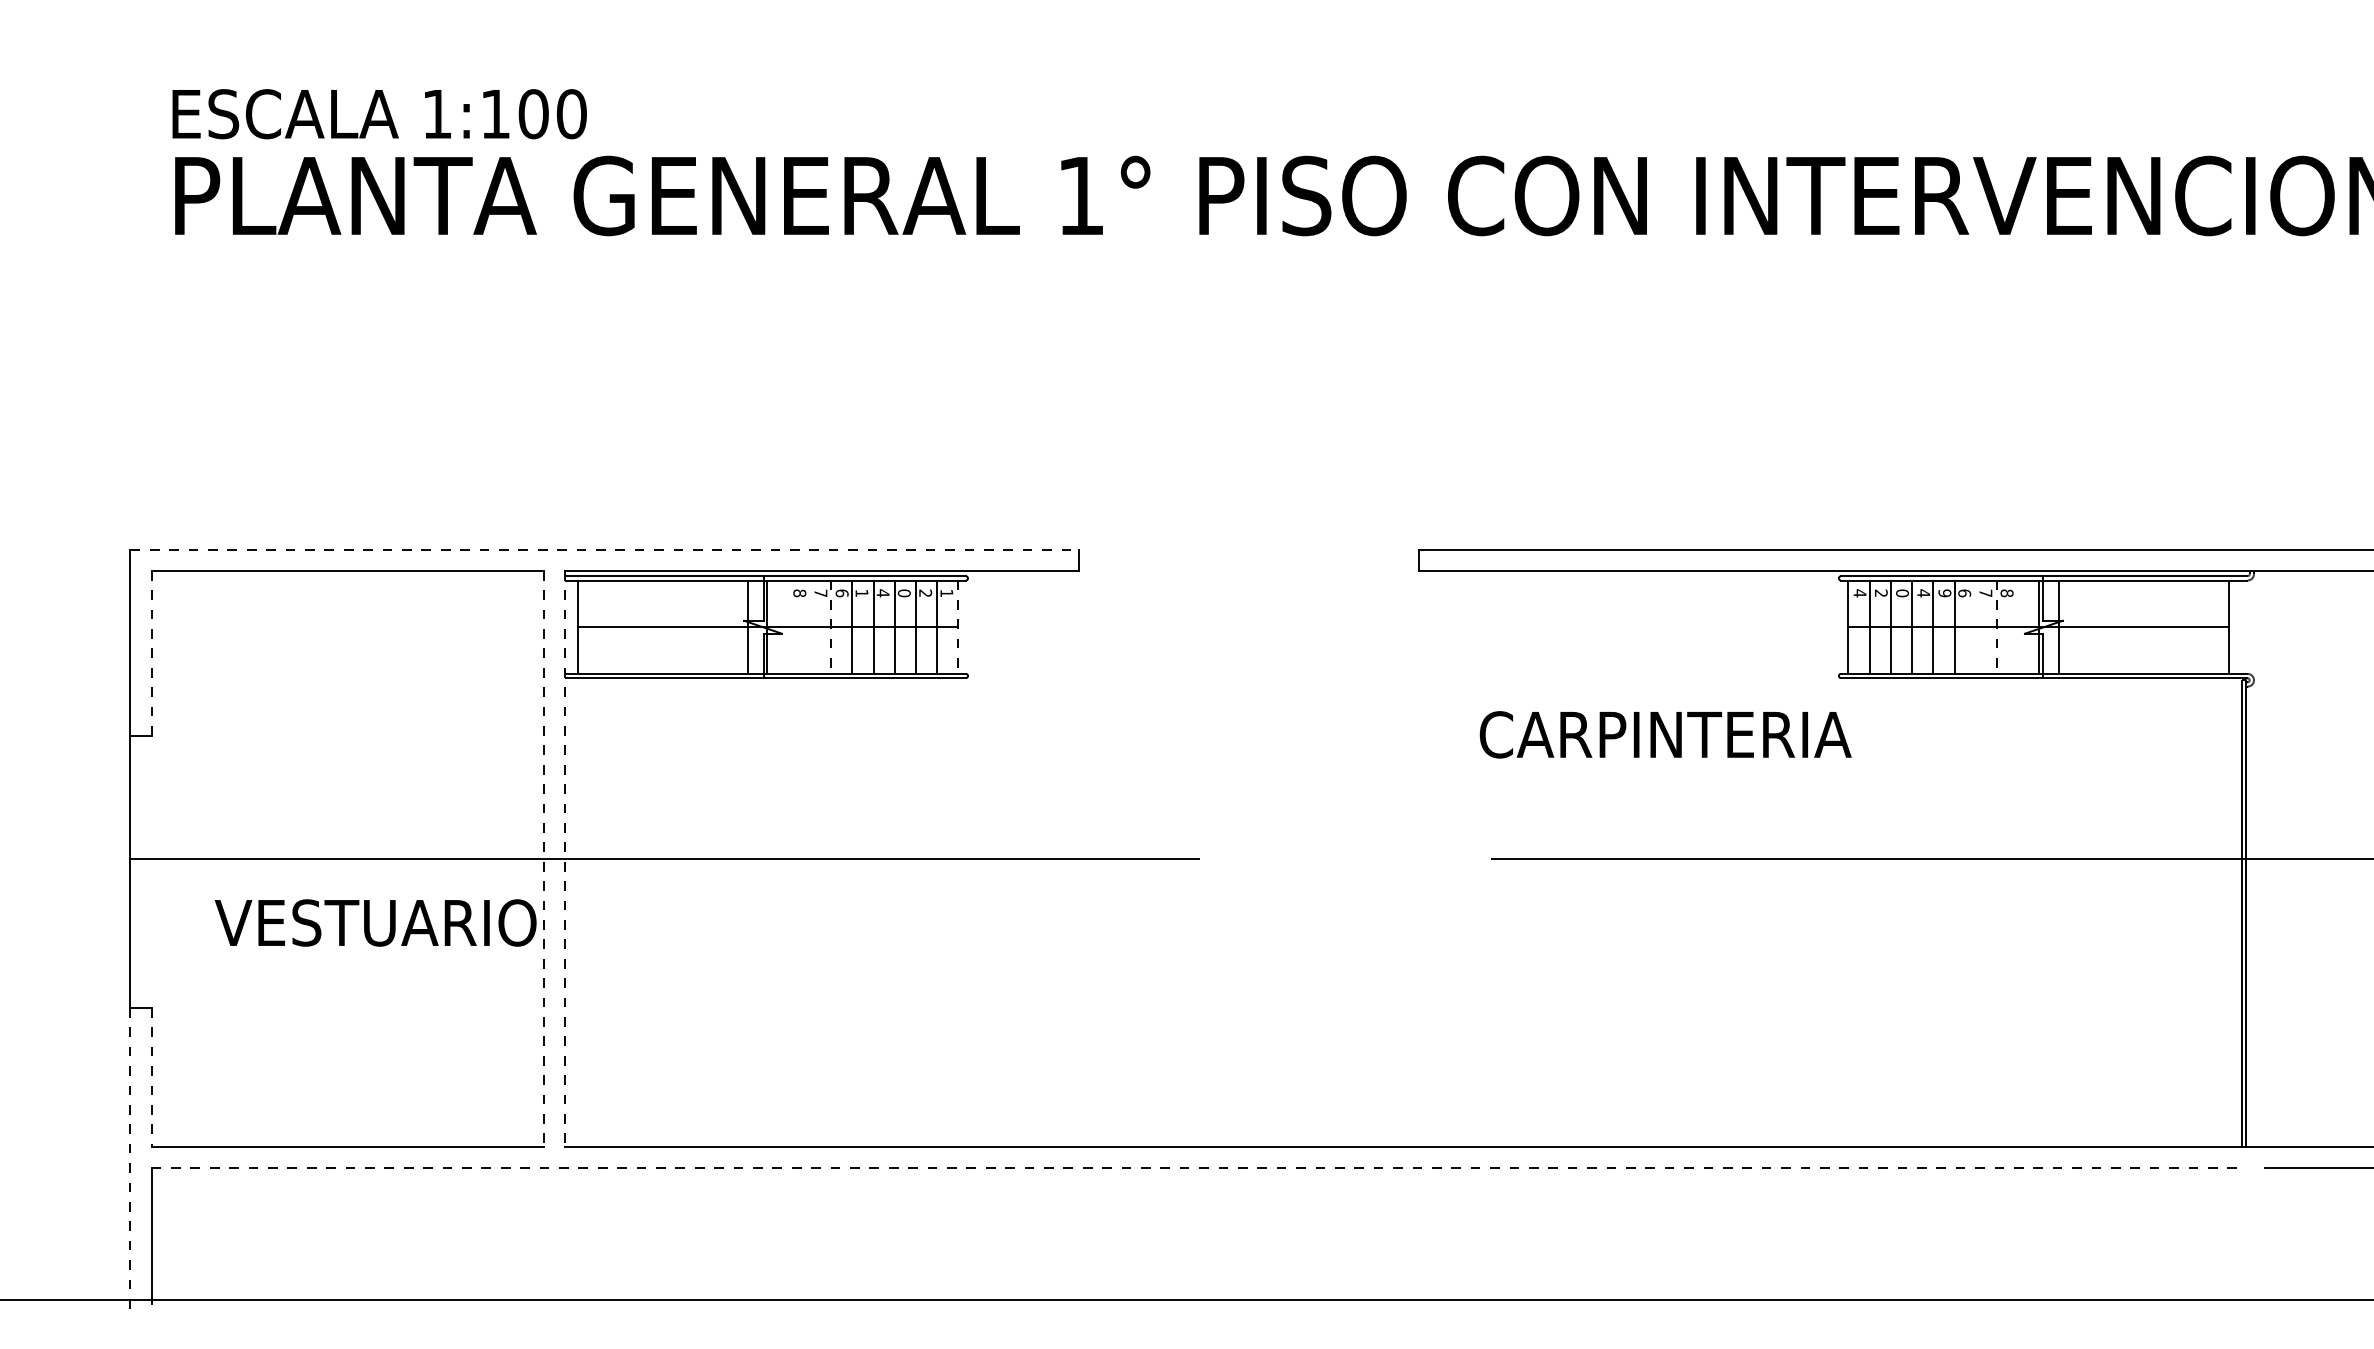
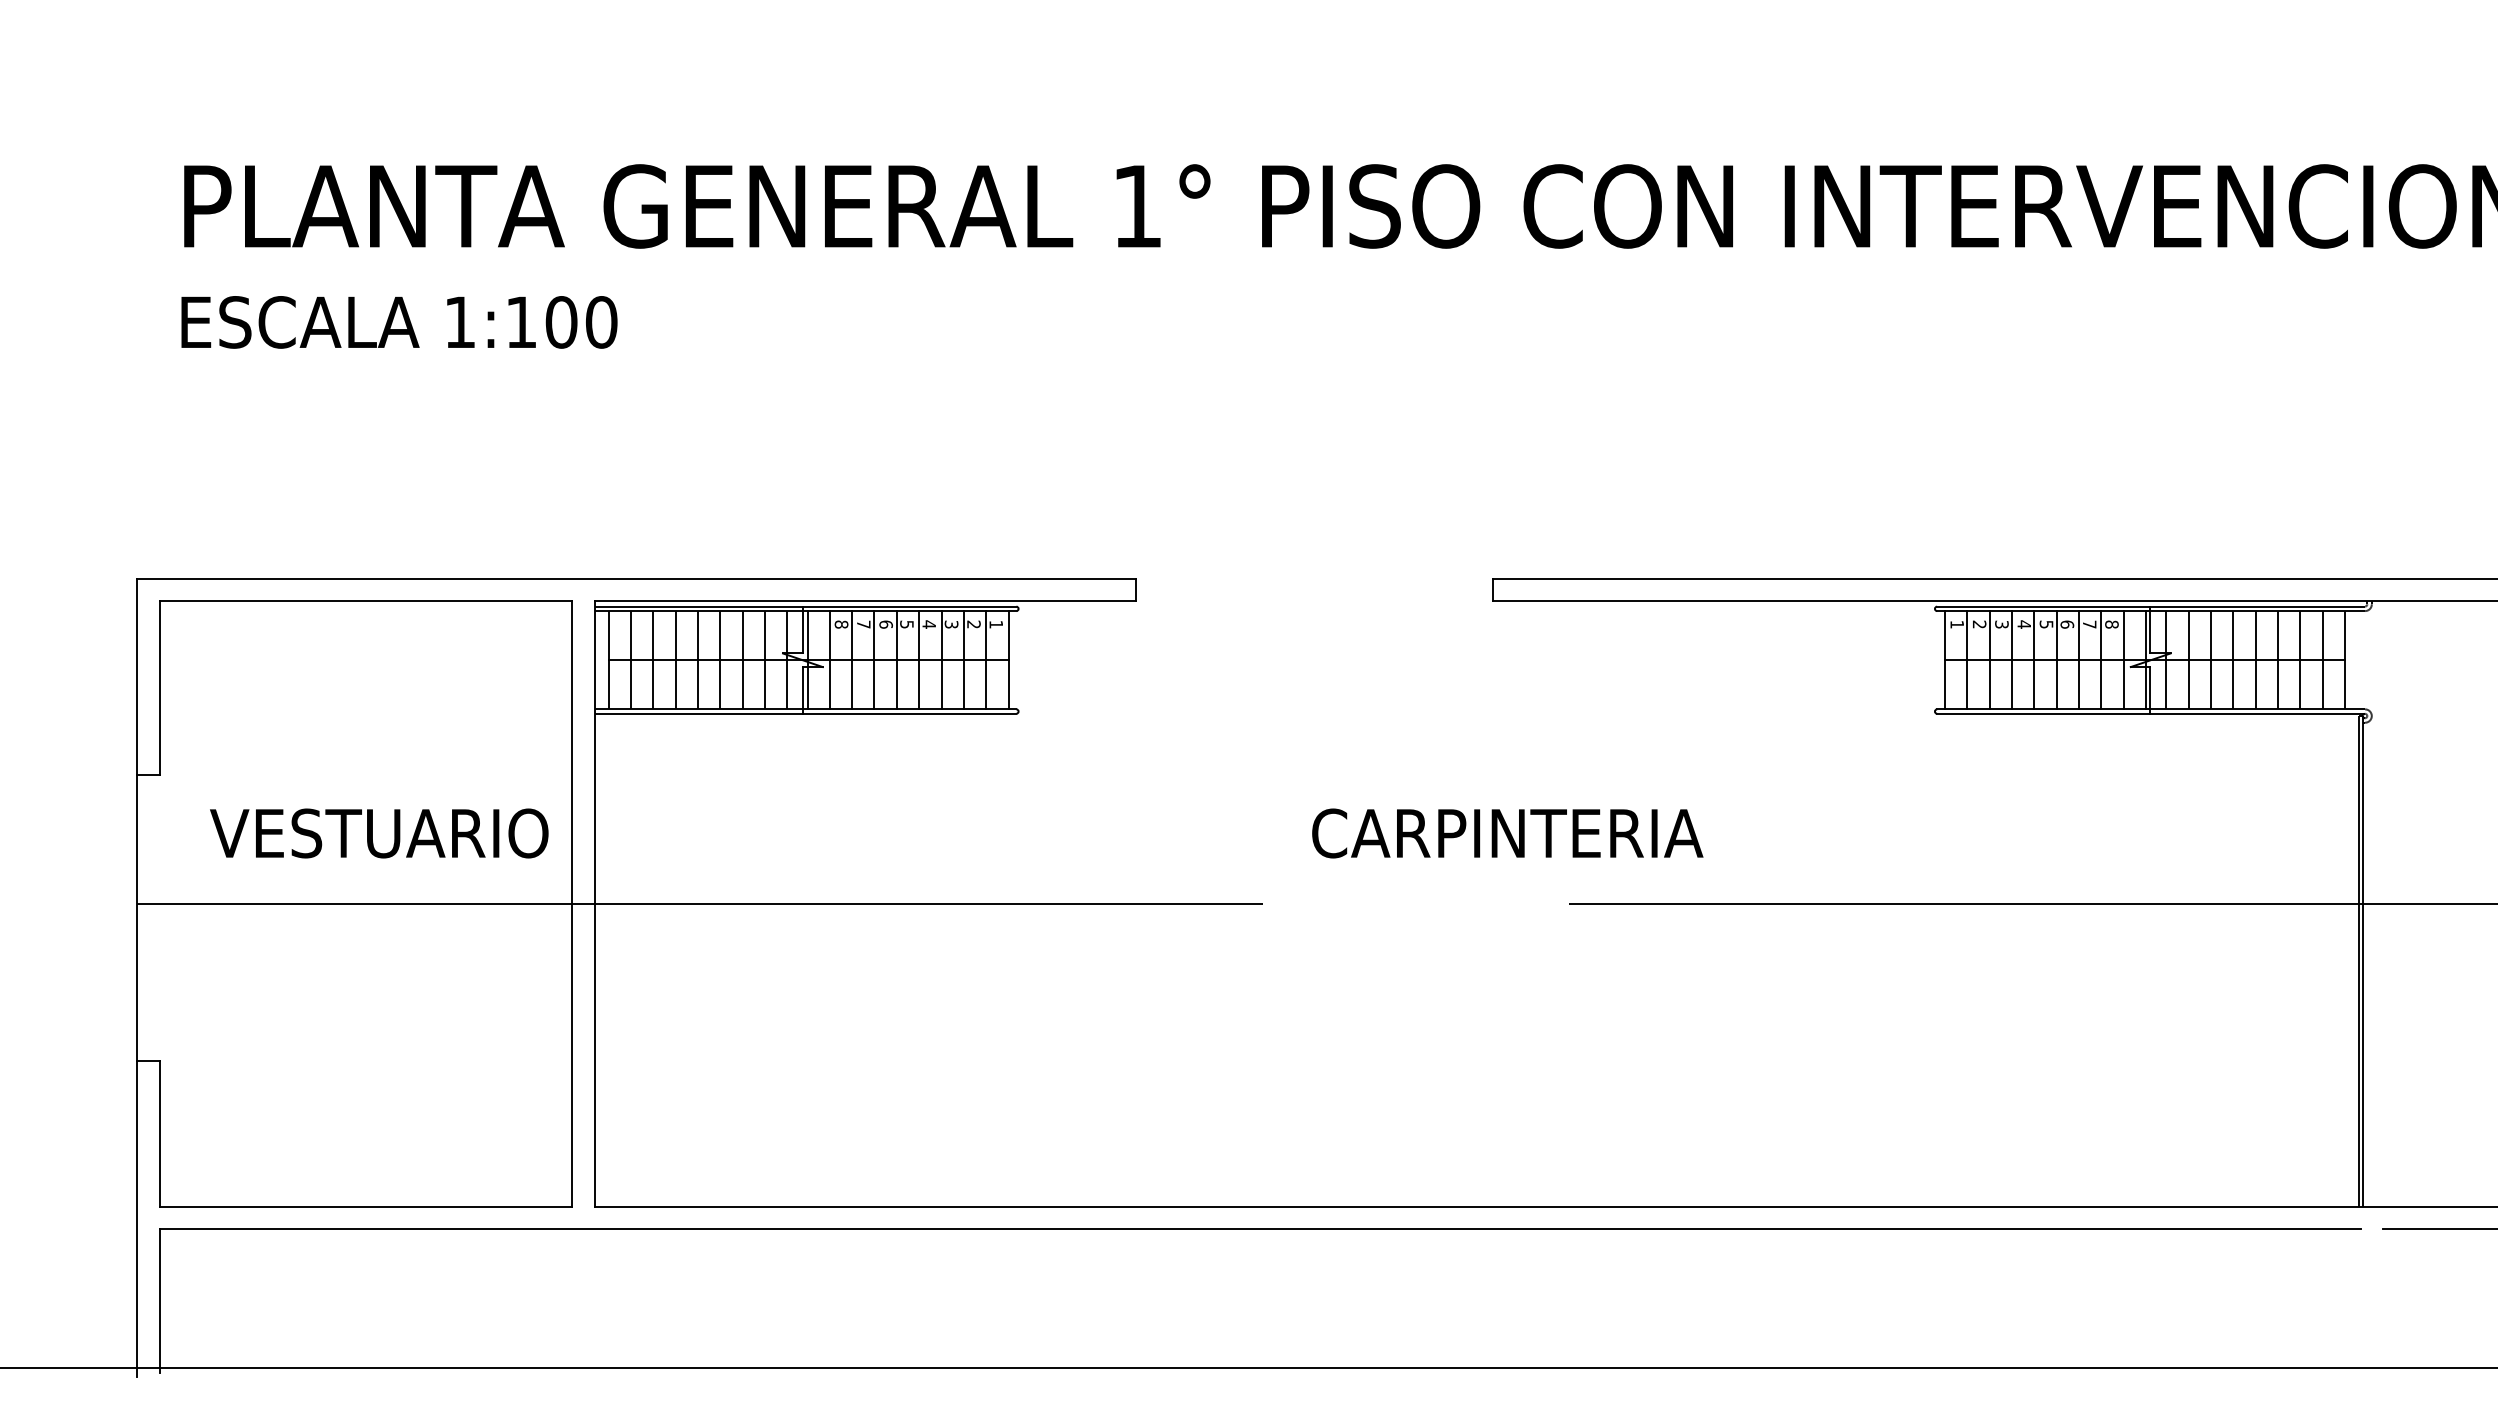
text: (379, 114) -> (399, 322), moved
line: (604, 549) -> (636, 578), dashed -> solid
text: (861, 593) -> (906, 624), 1 -> 5
text: (904, 593) -> (951, 624), 0 -> 3
text: (1859, 593) -> (1956, 624), 4 -> 1
text: (1902, 593) -> (2001, 624), 0 -> 3
text: (1944, 593) -> (2046, 624), 9 -> 5
line: (599, 627) -> (630, 660), added
line: (621, 627) -> (653, 660), added
line: (642, 627) -> (675, 660), added
line: (662, 627) -> (697, 660), added
line: (684, 627) -> (720, 660), added
line: (705, 627) -> (742, 660), added
line: (726, 627) -> (764, 660), added
line: (788, 627) -> (829, 660), added
line: (810, 627) -> (852, 660), added
line: (831, 627) -> (874, 660), dashed -> solid
line: (958, 627) -> (1008, 660), dashed -> solid
line: (1976, 627) -> (2079, 660), added
line: (1997, 627) -> (2101, 660), dashed -> solid
line: (2018, 627) -> (2123, 660), added
line: (2079, 627) -> (2188, 660), added
line: (2101, 627) -> (2211, 660), added
line: (2122, 627) -> (2233, 660), added
line: (2143, 627) -> (2255, 660), added
line: (2165, 627) -> (2278, 660), added
line: (2186, 627) -> (2300, 660), added
line: (2207, 627) -> (2322, 660), added
line: (151, 654) -> (159, 688), dashed -> solid
text: (1665, 734) -> (1507, 833), moved
line: (544, 859) -> (572, 904), dashed -> solid
line: (565, 859) -> (594, 904), dashed -> solid
text: (375, 923) -> (379, 833), moved
line: (151, 1077) -> (159, 1134), dashed -> solid
line: (130, 1158) -> (137, 1219), dashed -> solid
line: (1197, 1168) -> (1260, 1229), dashed -> solid

